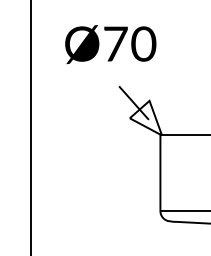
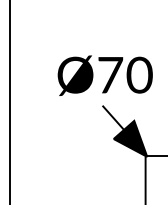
text: (110, 44) -> (105, 75), moved
fill: (145, 117) -> (130, 138), added

